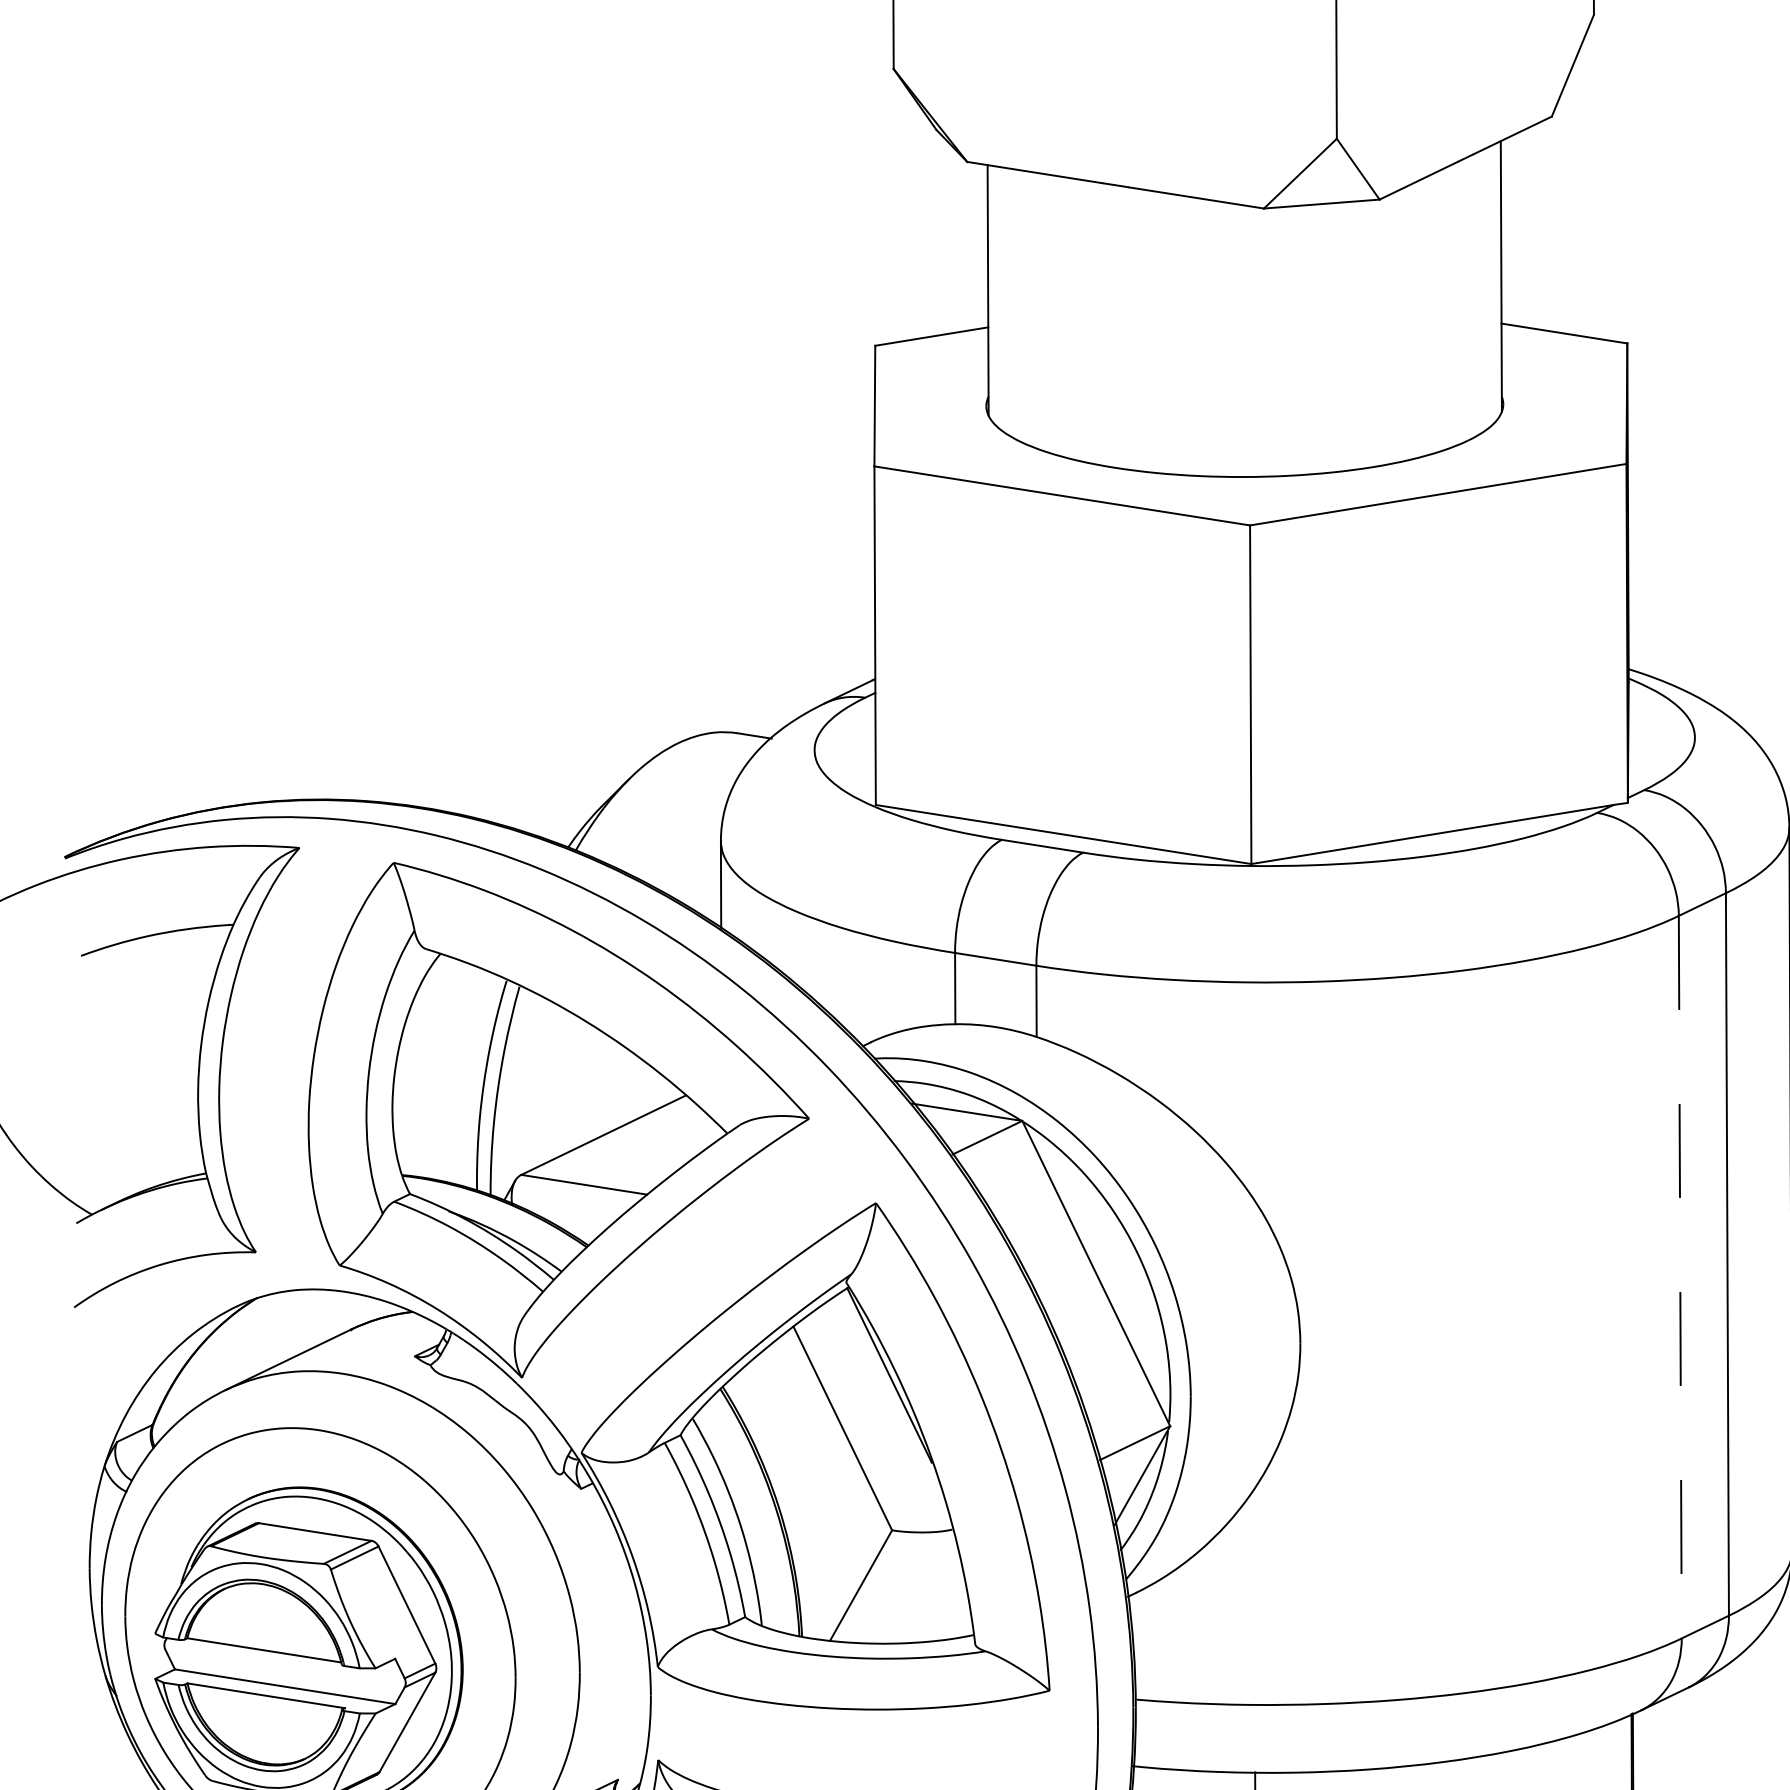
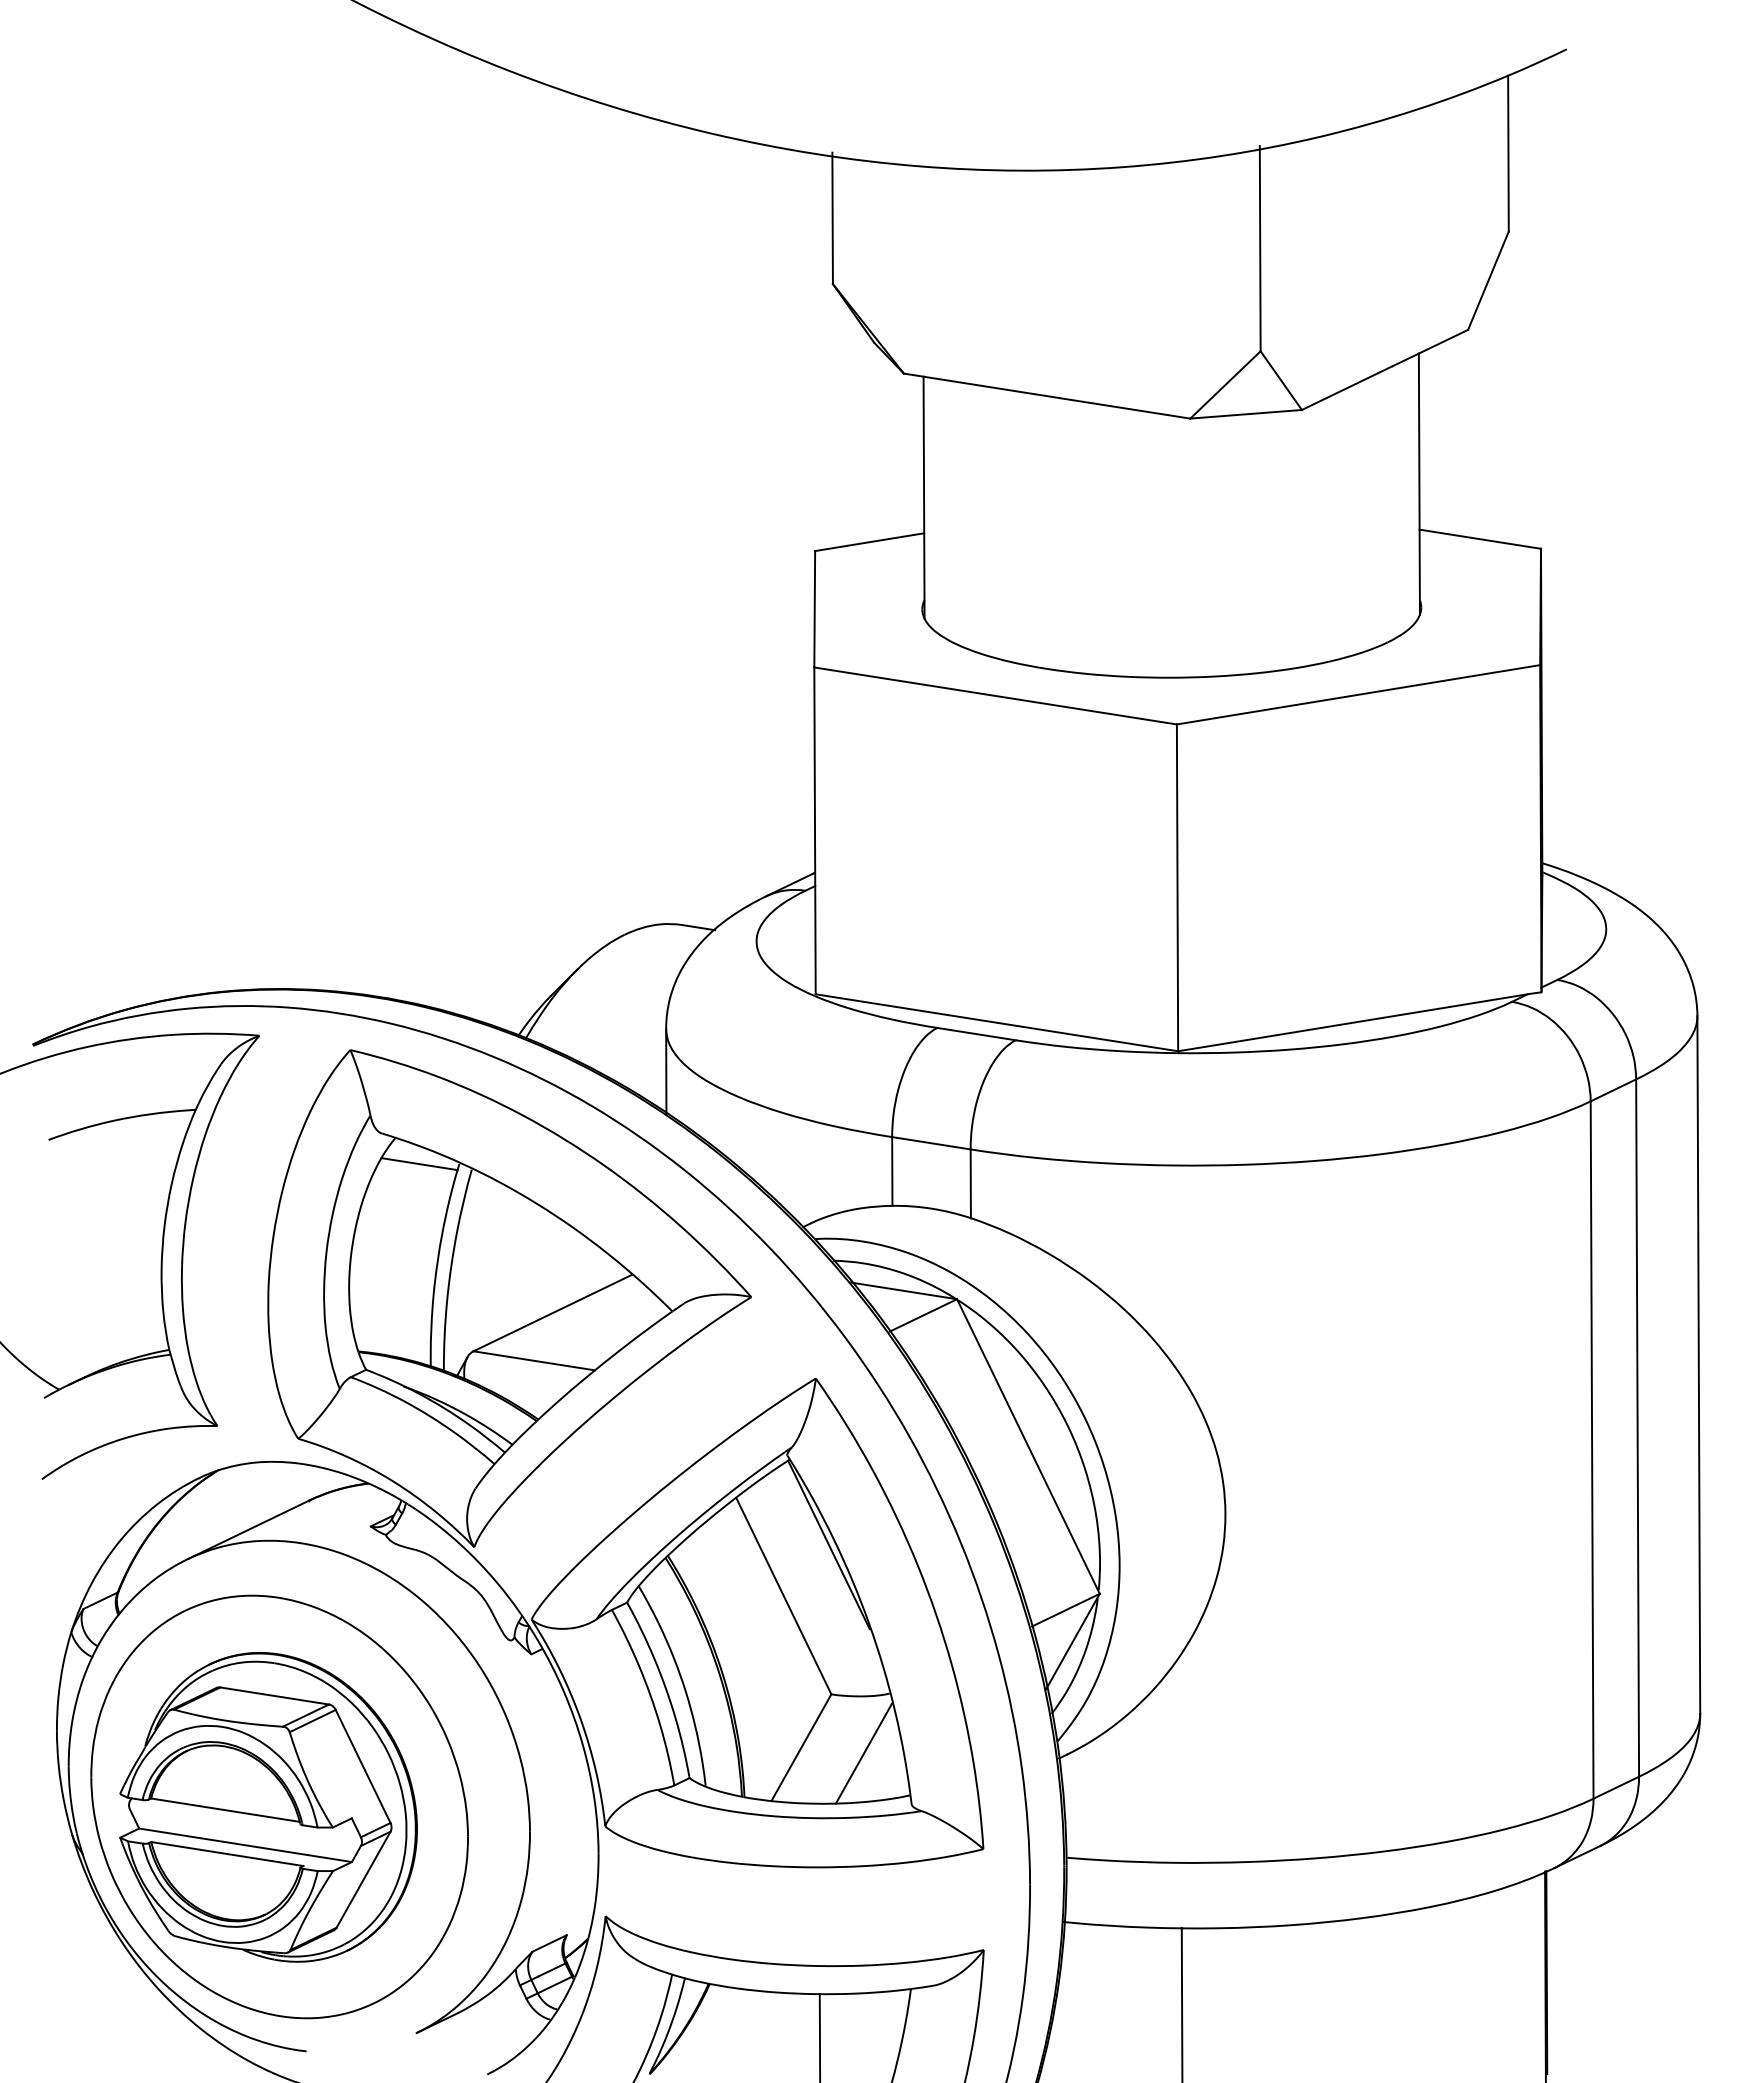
line: (465, 981) -> (419, 1164), added
line: (1680, 1277) -> (1592, 1450), dashed -> solid
line: (925, 1591) -> (863, 1753), added

